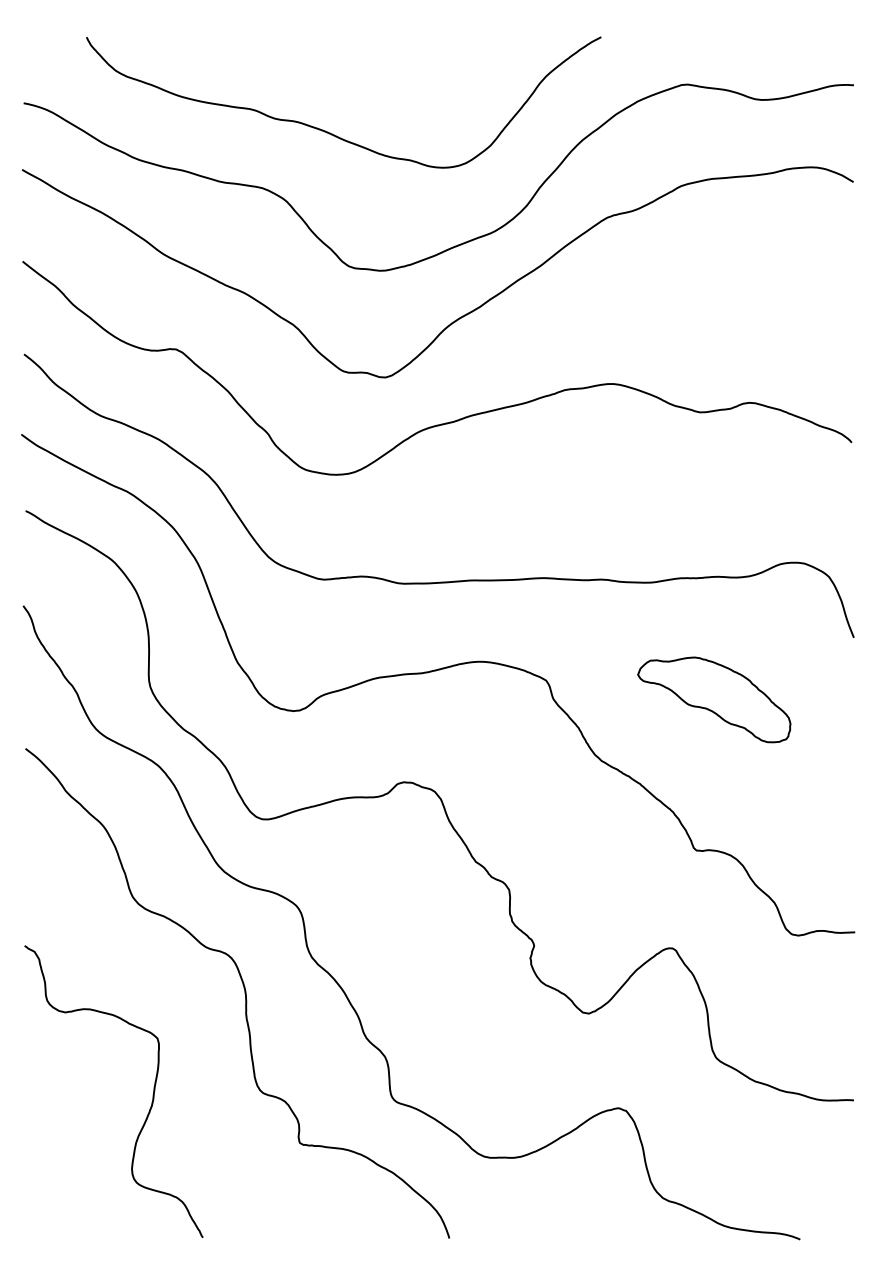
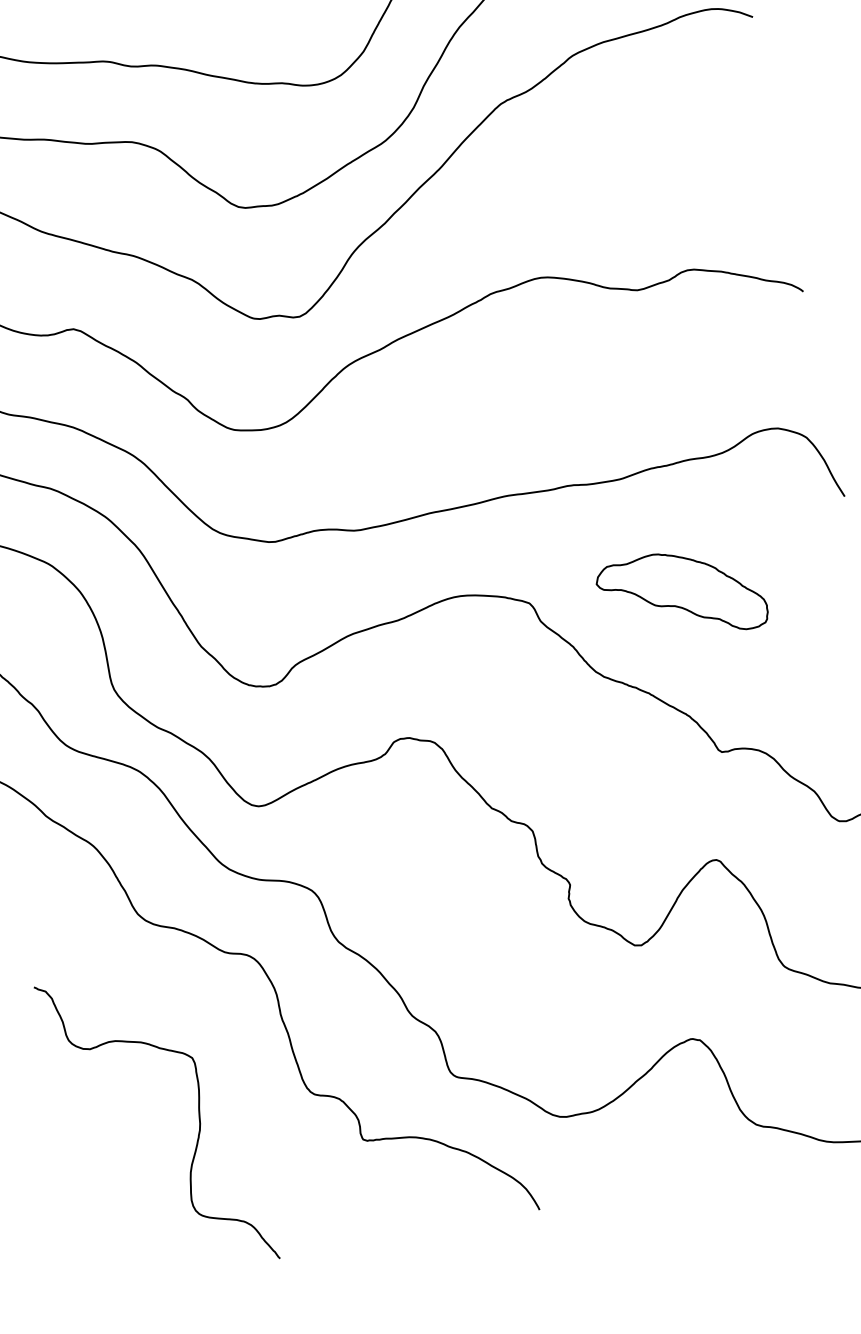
part: (714, 699) -> (682, 594), moved

